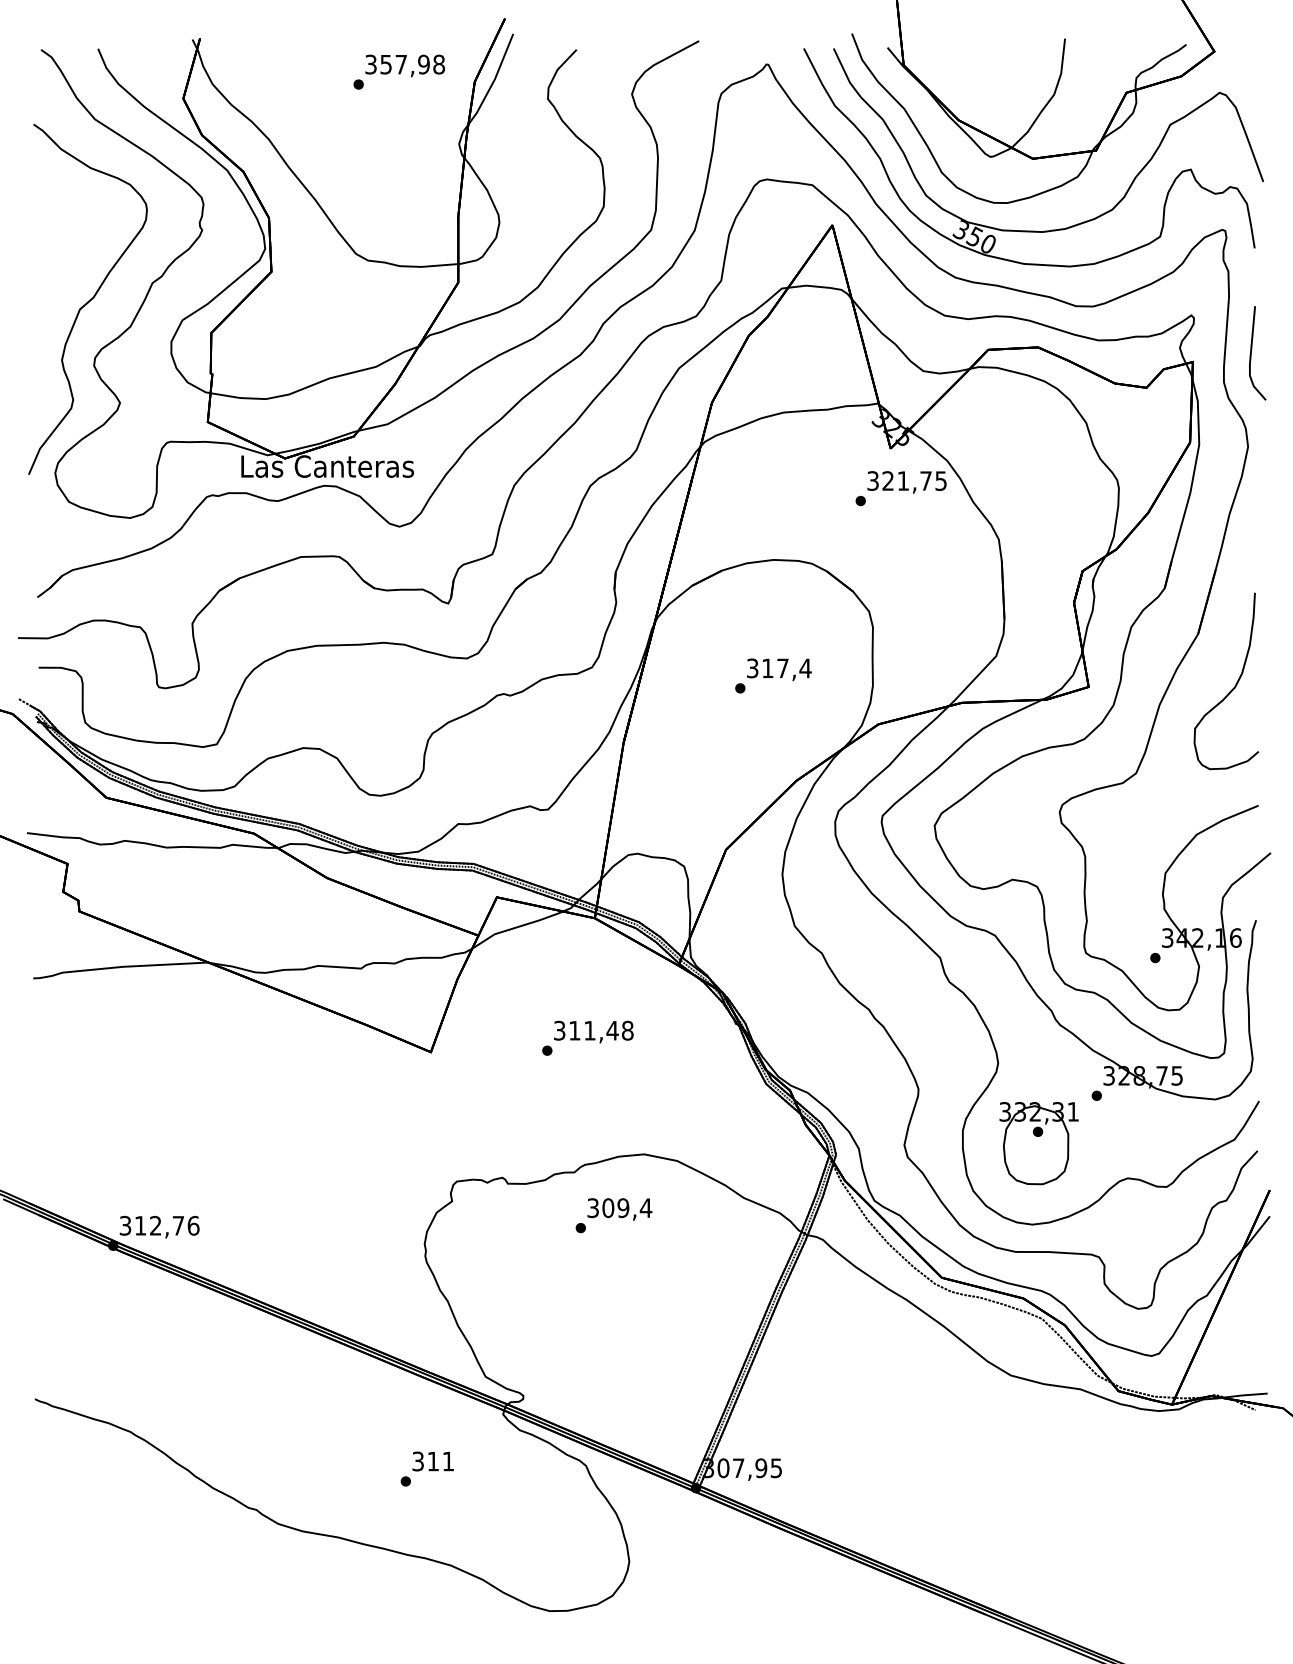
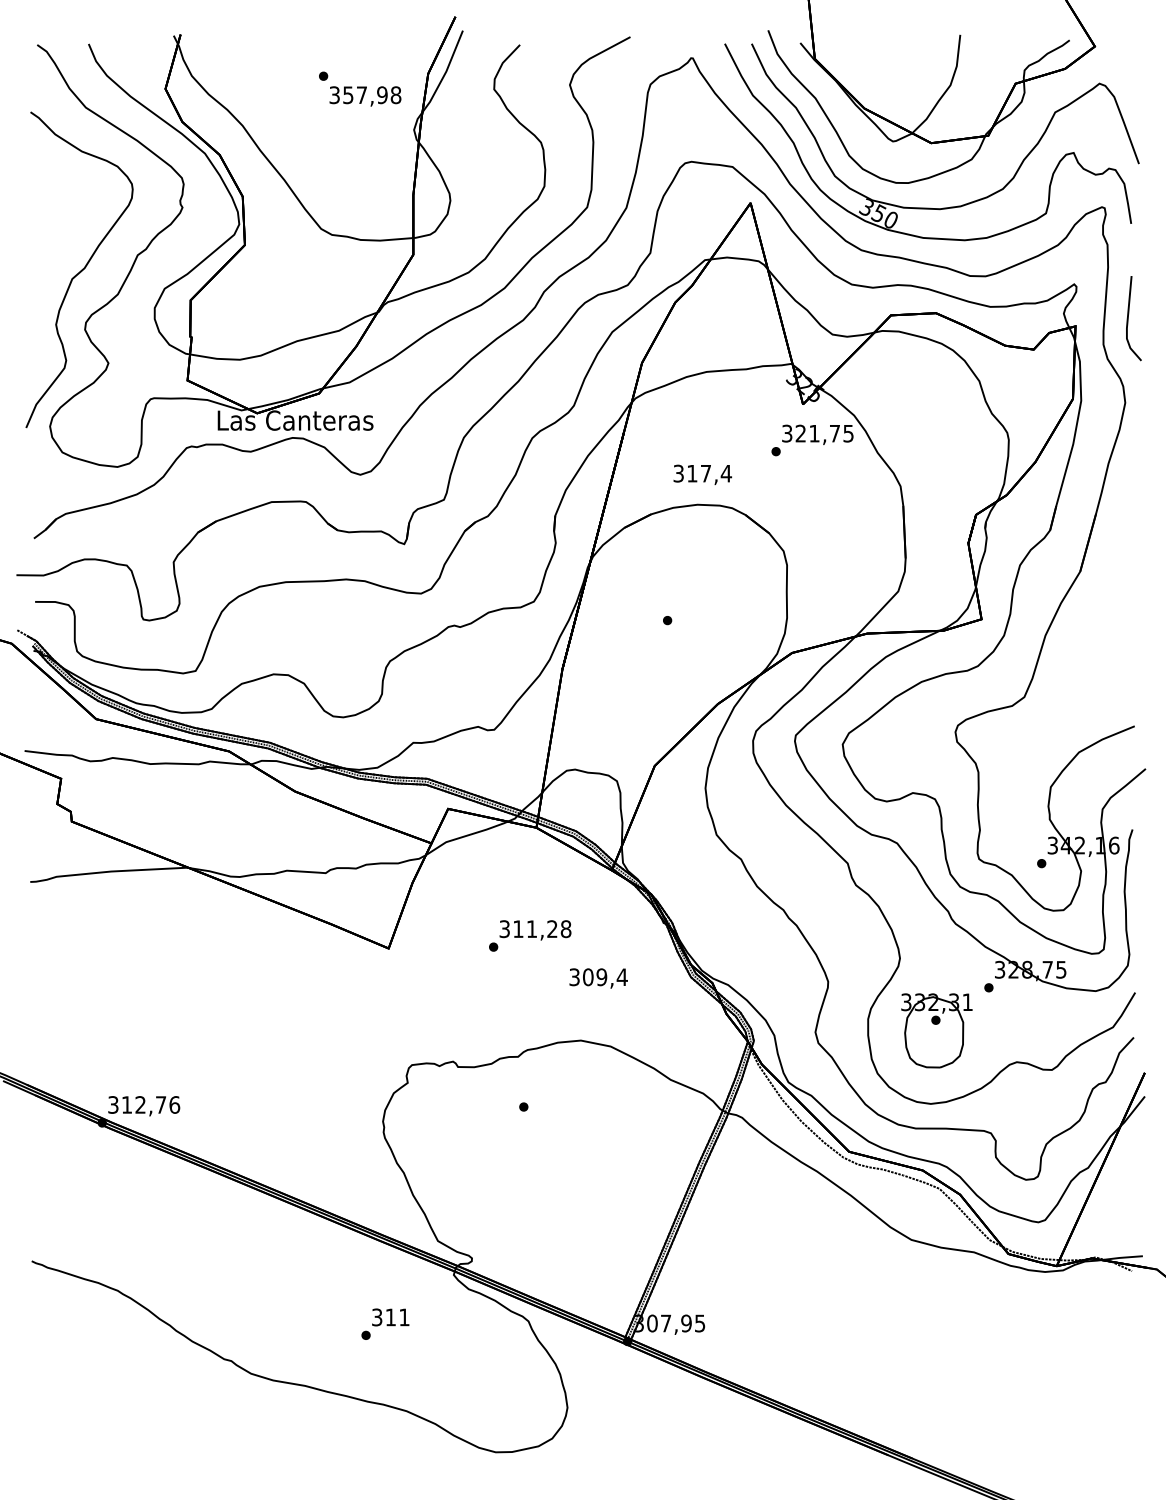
text: (404, 65) -> (364, 96), moved
text: (779, 669) -> (702, 474), moved
part: (1233, 687) -> (1112, 619), removed
text: (612, 1030) -> (552, 928), 311,48 -> 311,28
text: (619, 1209) -> (598, 978), moved

